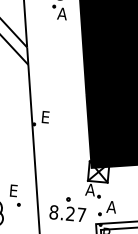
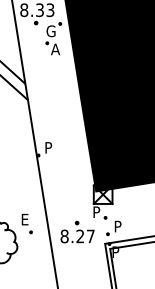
text: (46, 116) -> (49, 147), E -> P
text: (90, 189) -> (96, 211), A -> P
text: (110, 206) -> (117, 226), A -> P

